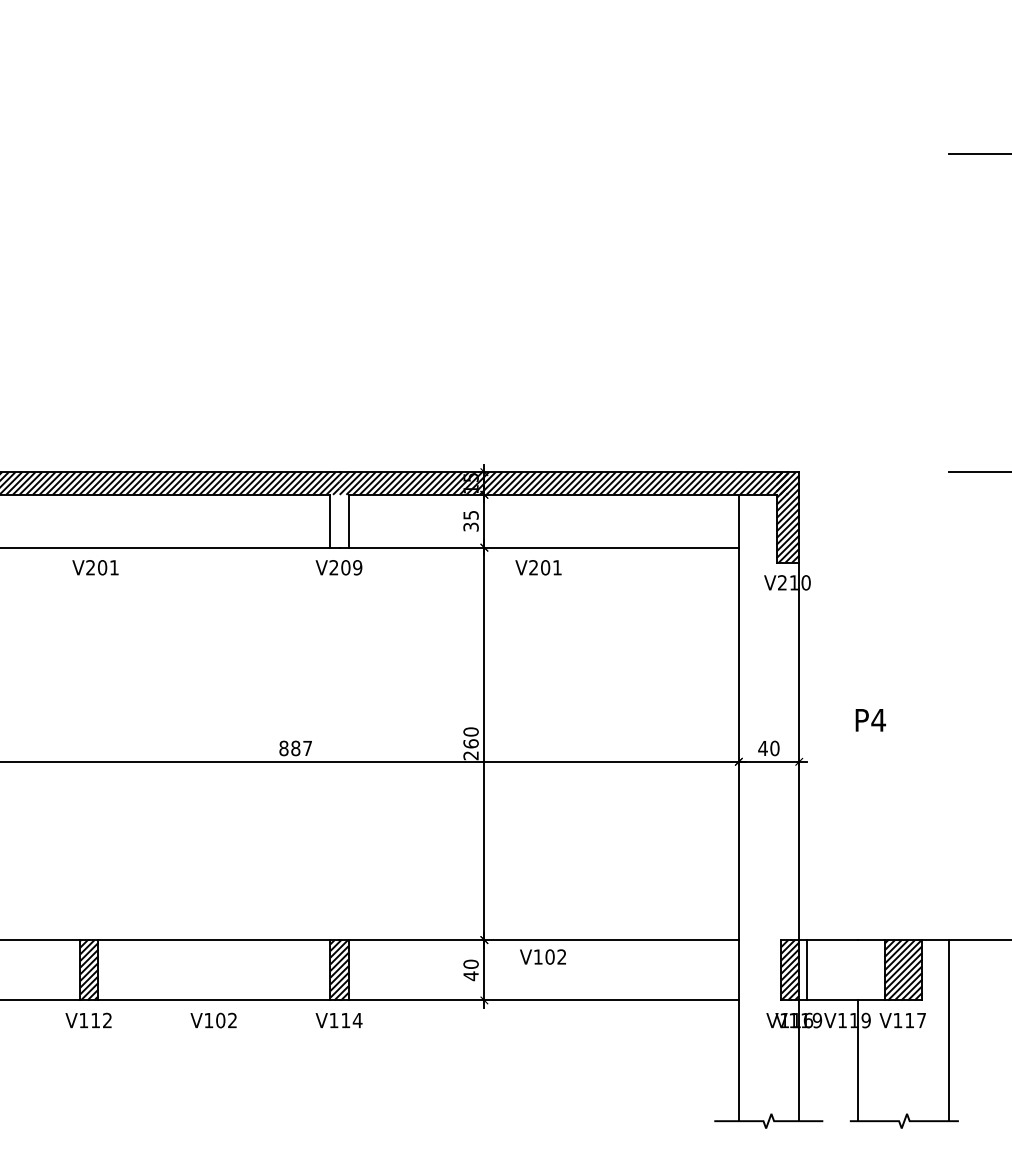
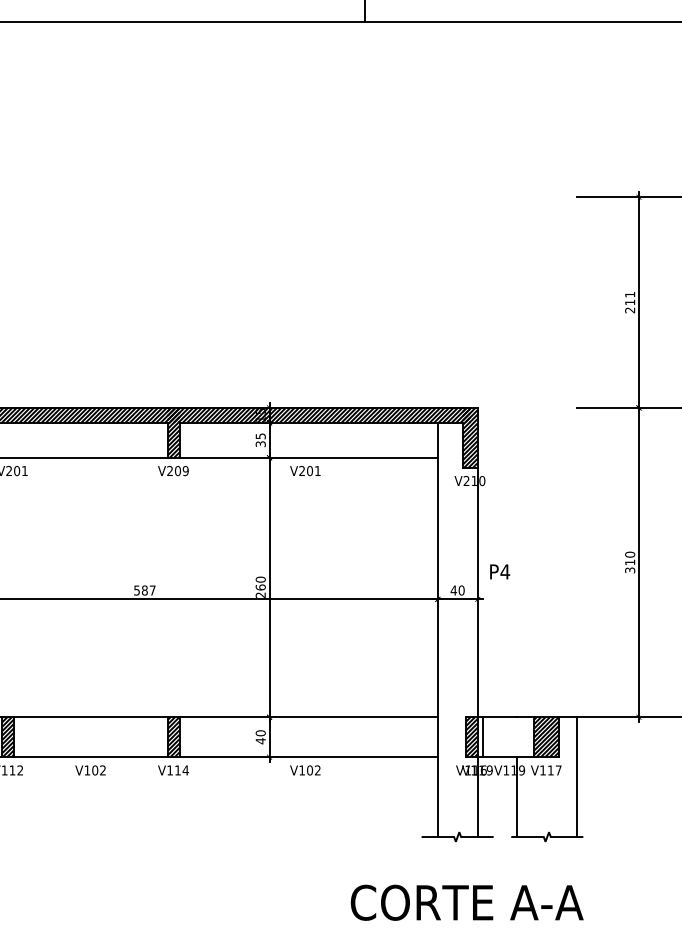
hatch: (339, 509) -> (173, 432), added
text: (871, 719) -> (500, 571), moved
text: (284, 748) -> (137, 590), 887 -> 587
text: (543, 957) -> (305, 770), moved

